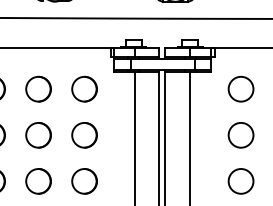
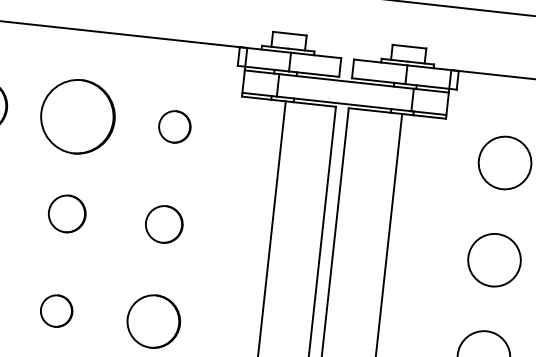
part: (38, 88) -> (77, 115), size x1.4
part: (84, 88) -> (174, 125), size x0.6
circle: (38, 135) -> (67, 214), size x0.7
circle: (84, 135) -> (164, 224), size x0.7
circle: (38, 181) -> (56, 311), size x0.6

